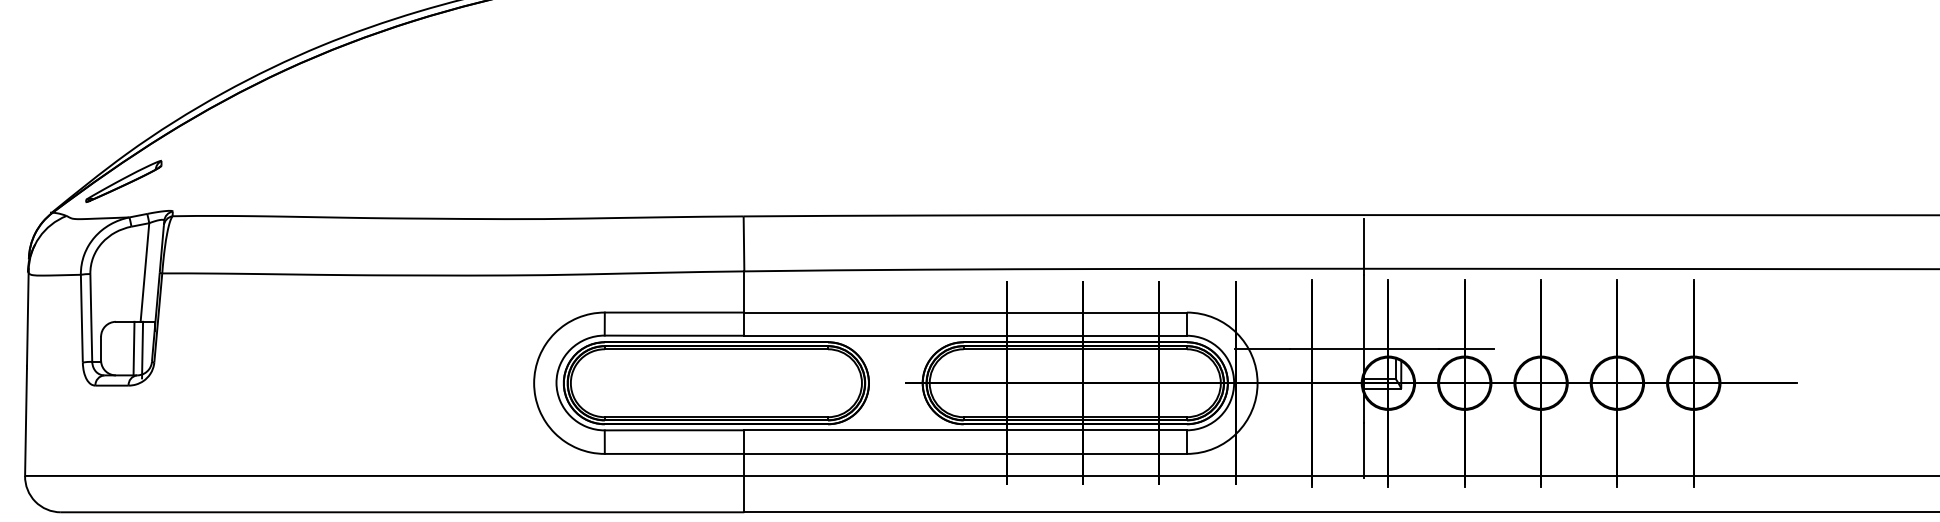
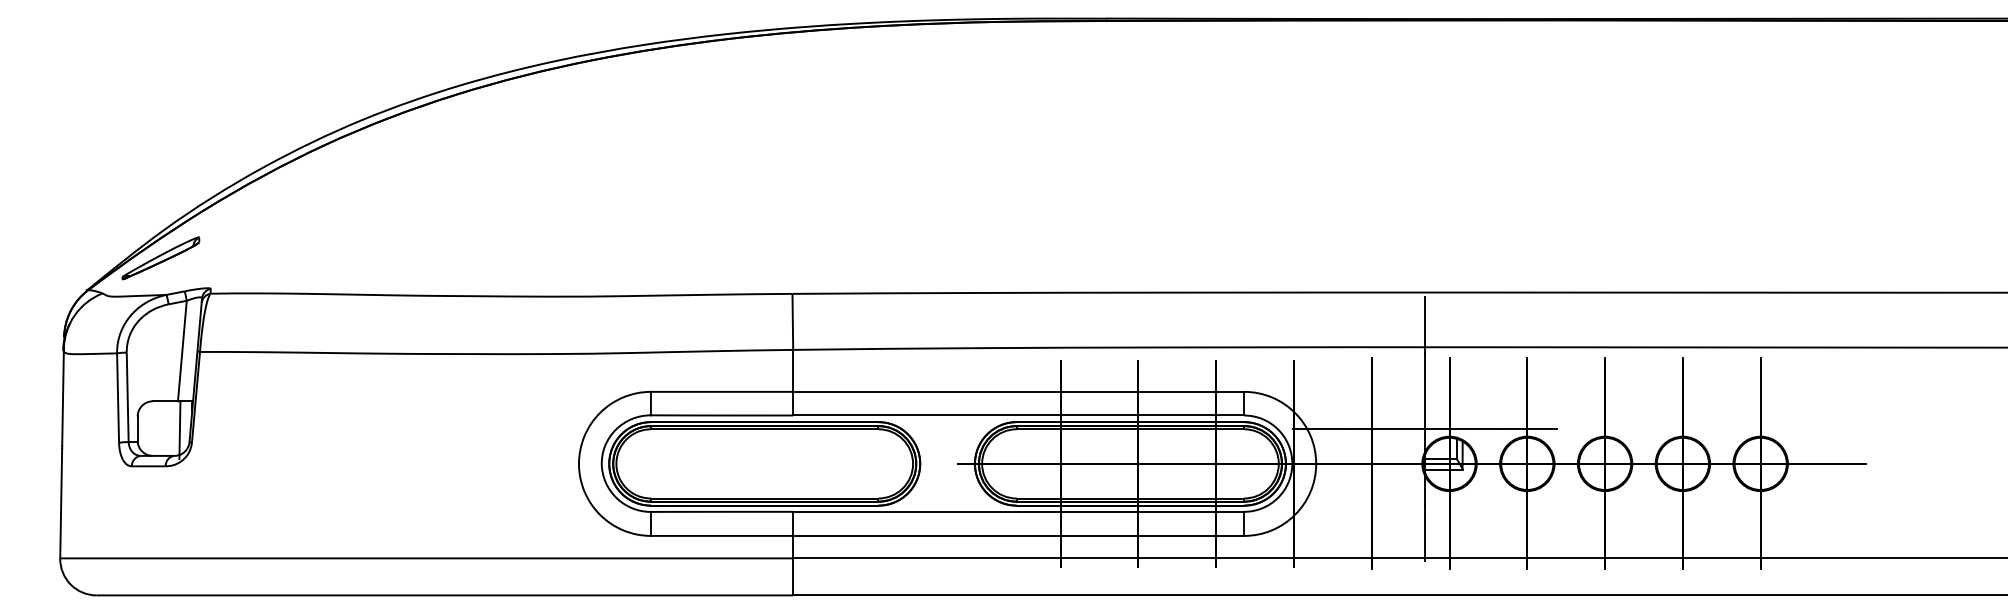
line: (133, 348) -> (170, 428), removed

